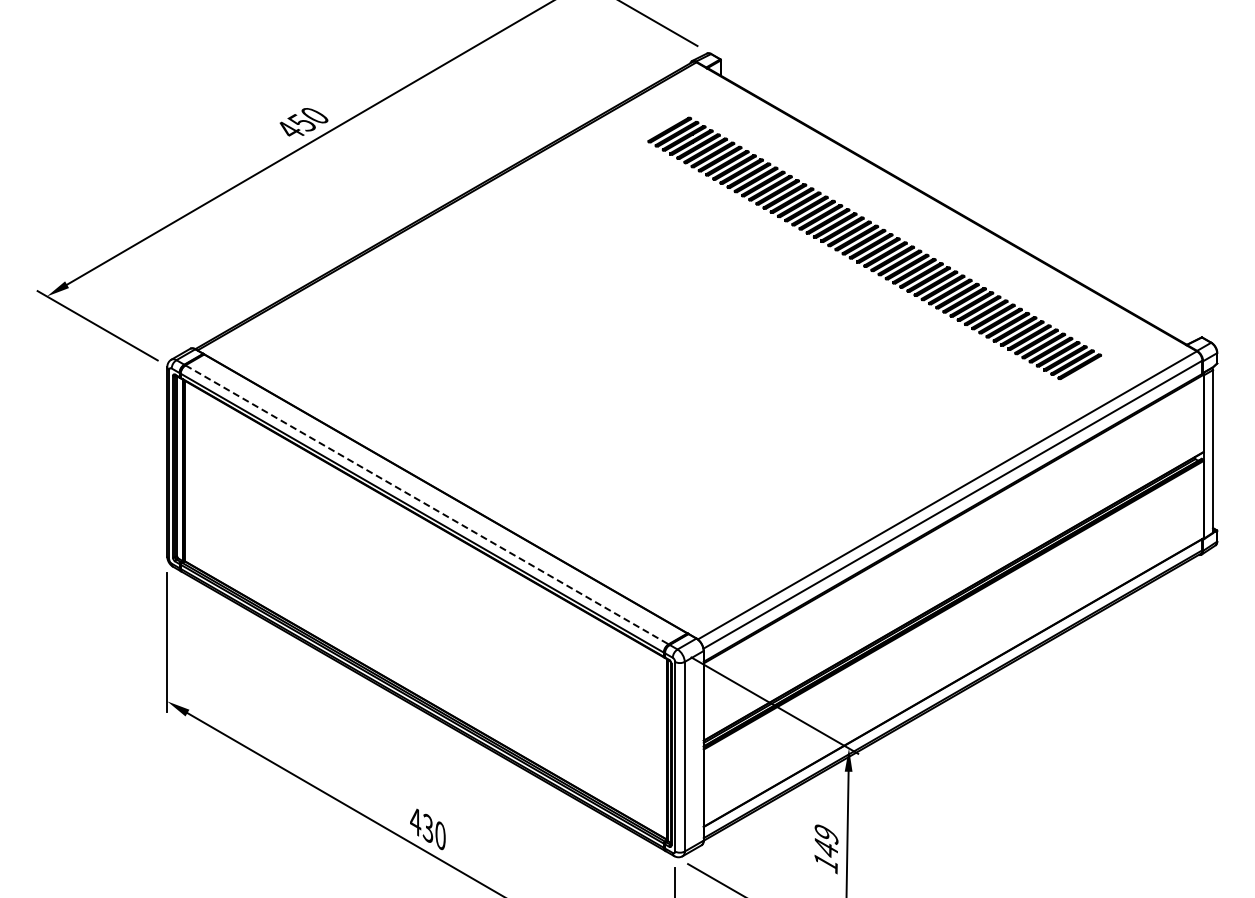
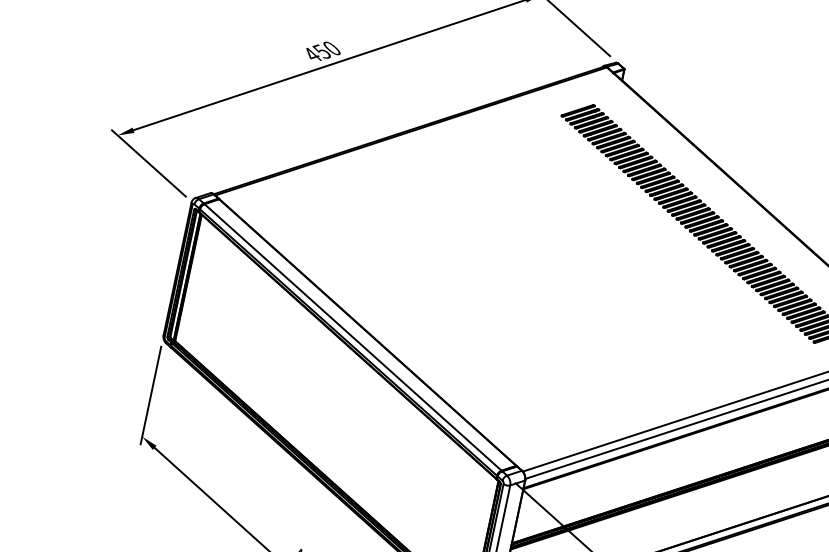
line: (427, 504) -> (353, 337), dashed -> solid

